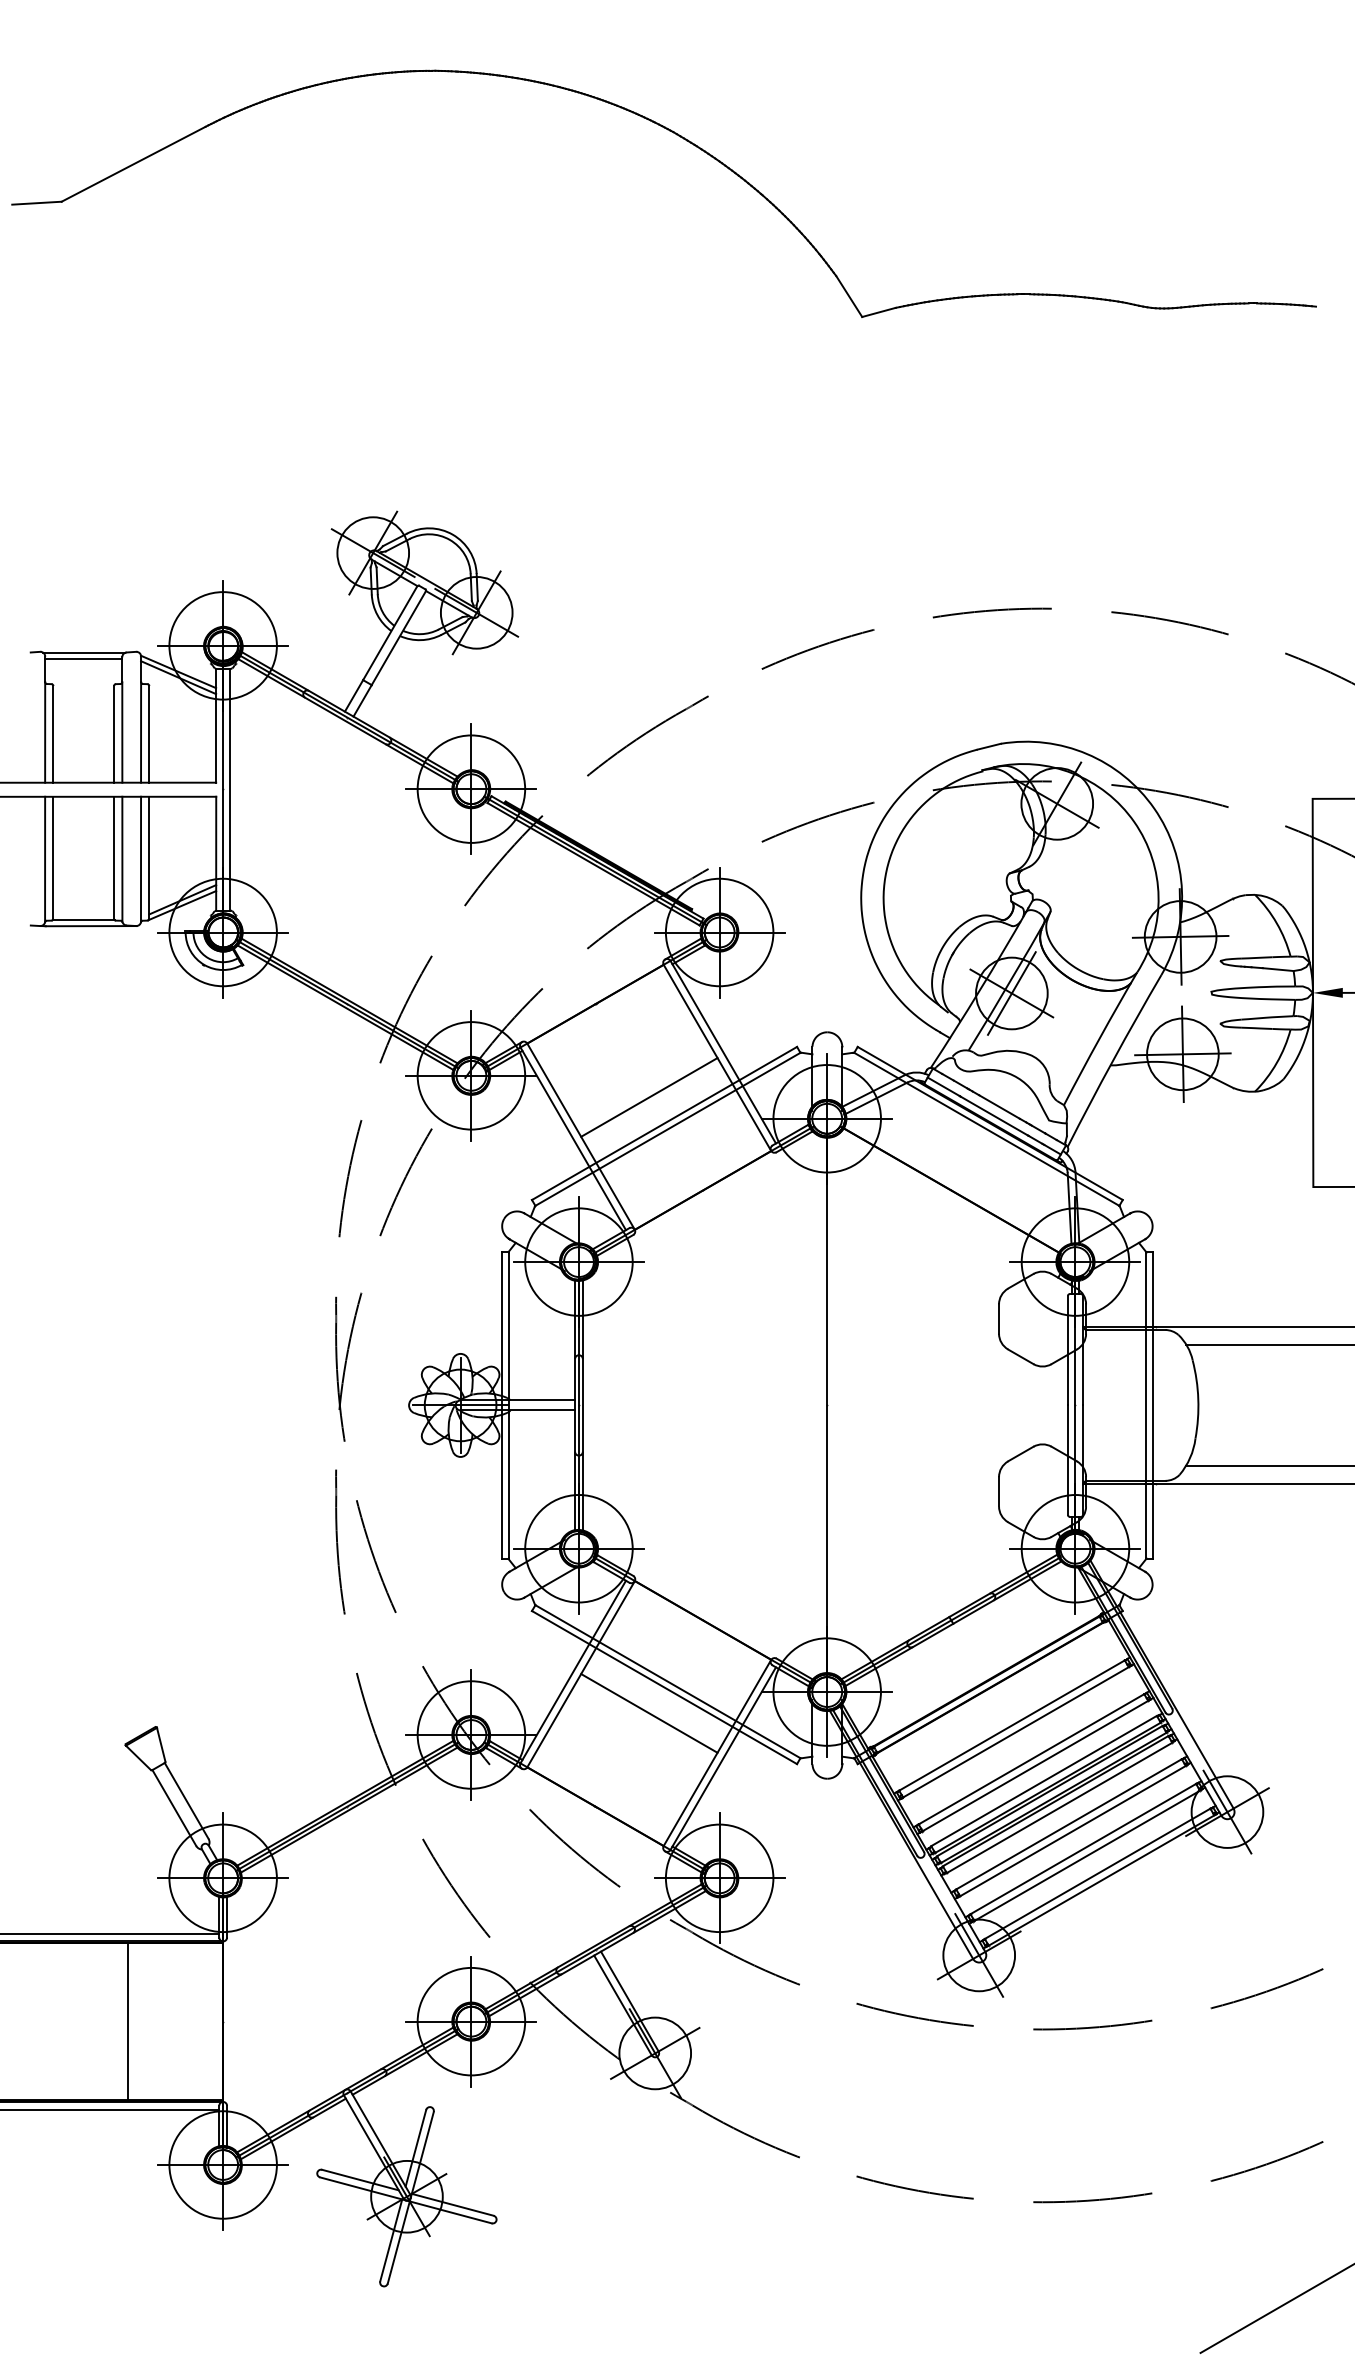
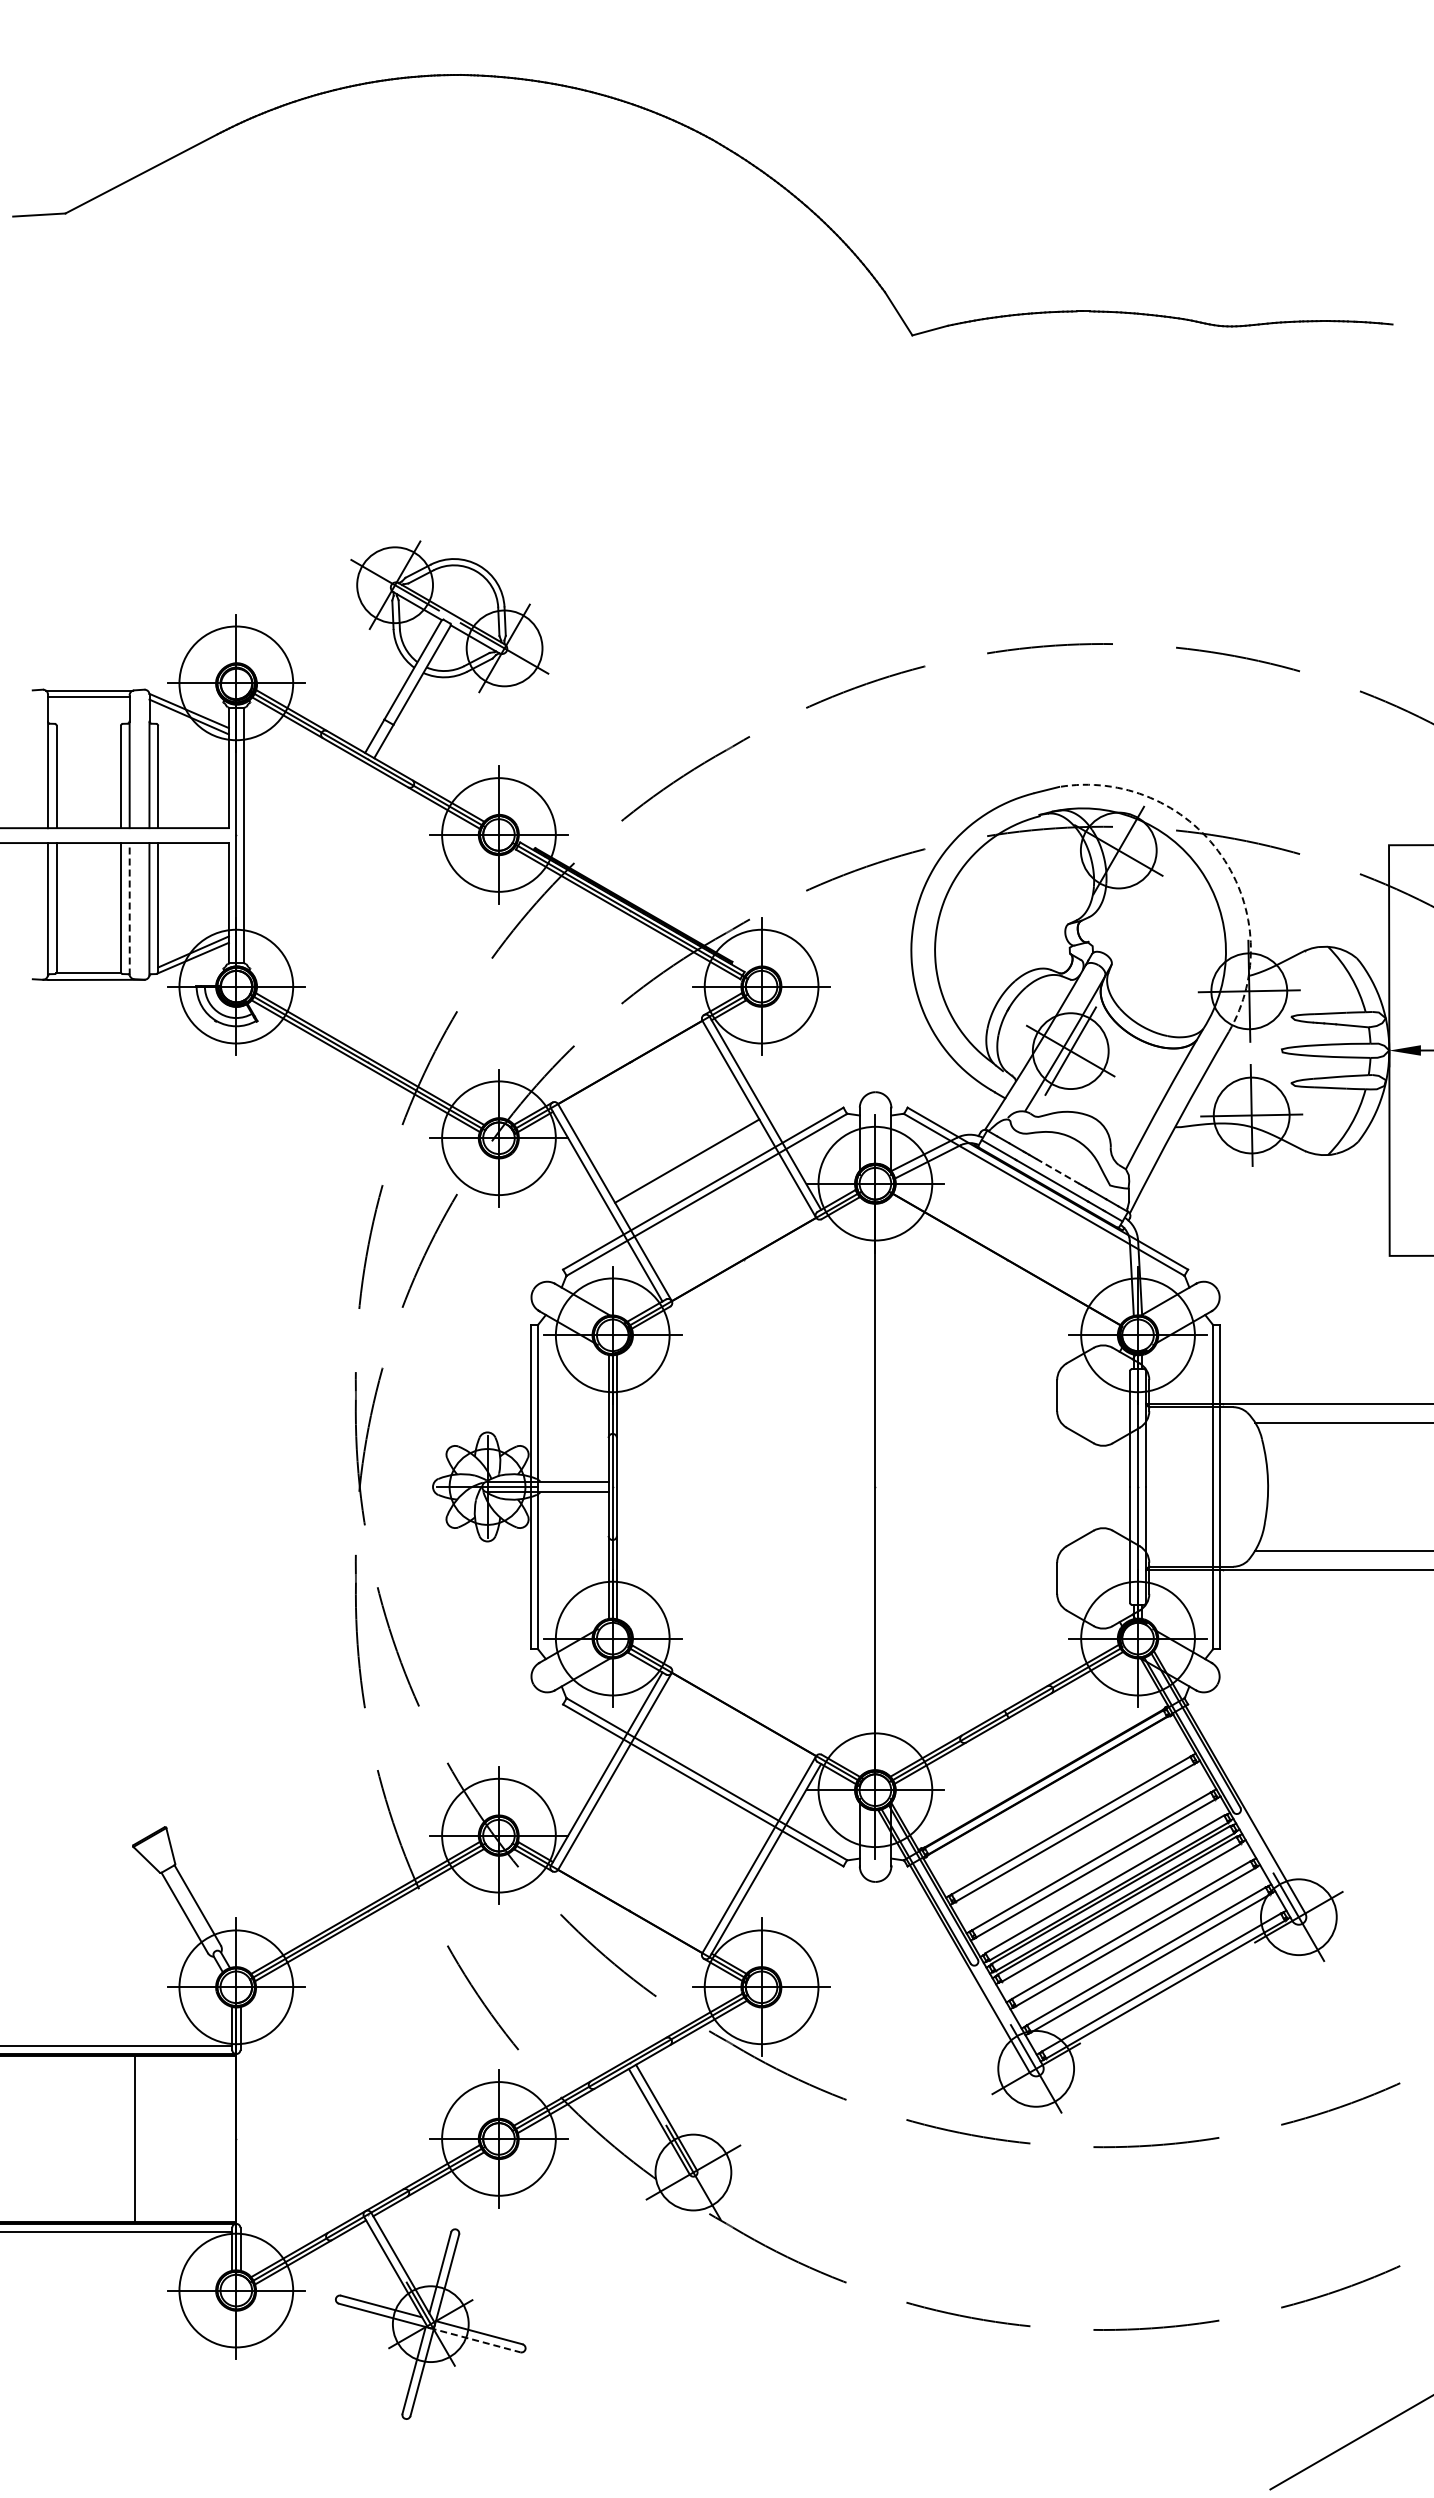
arc: (1154, 808) -> (1221, 855), solid -> dashed
line: (122, 858) -> (129, 908), solid -> dashed
line: (999, 1107) -> (1057, 1171), solid -> dashed
line: (649, 1713) -> (687, 1812), removed
line: (449, 2212) -> (475, 2340), solid -> dashed

